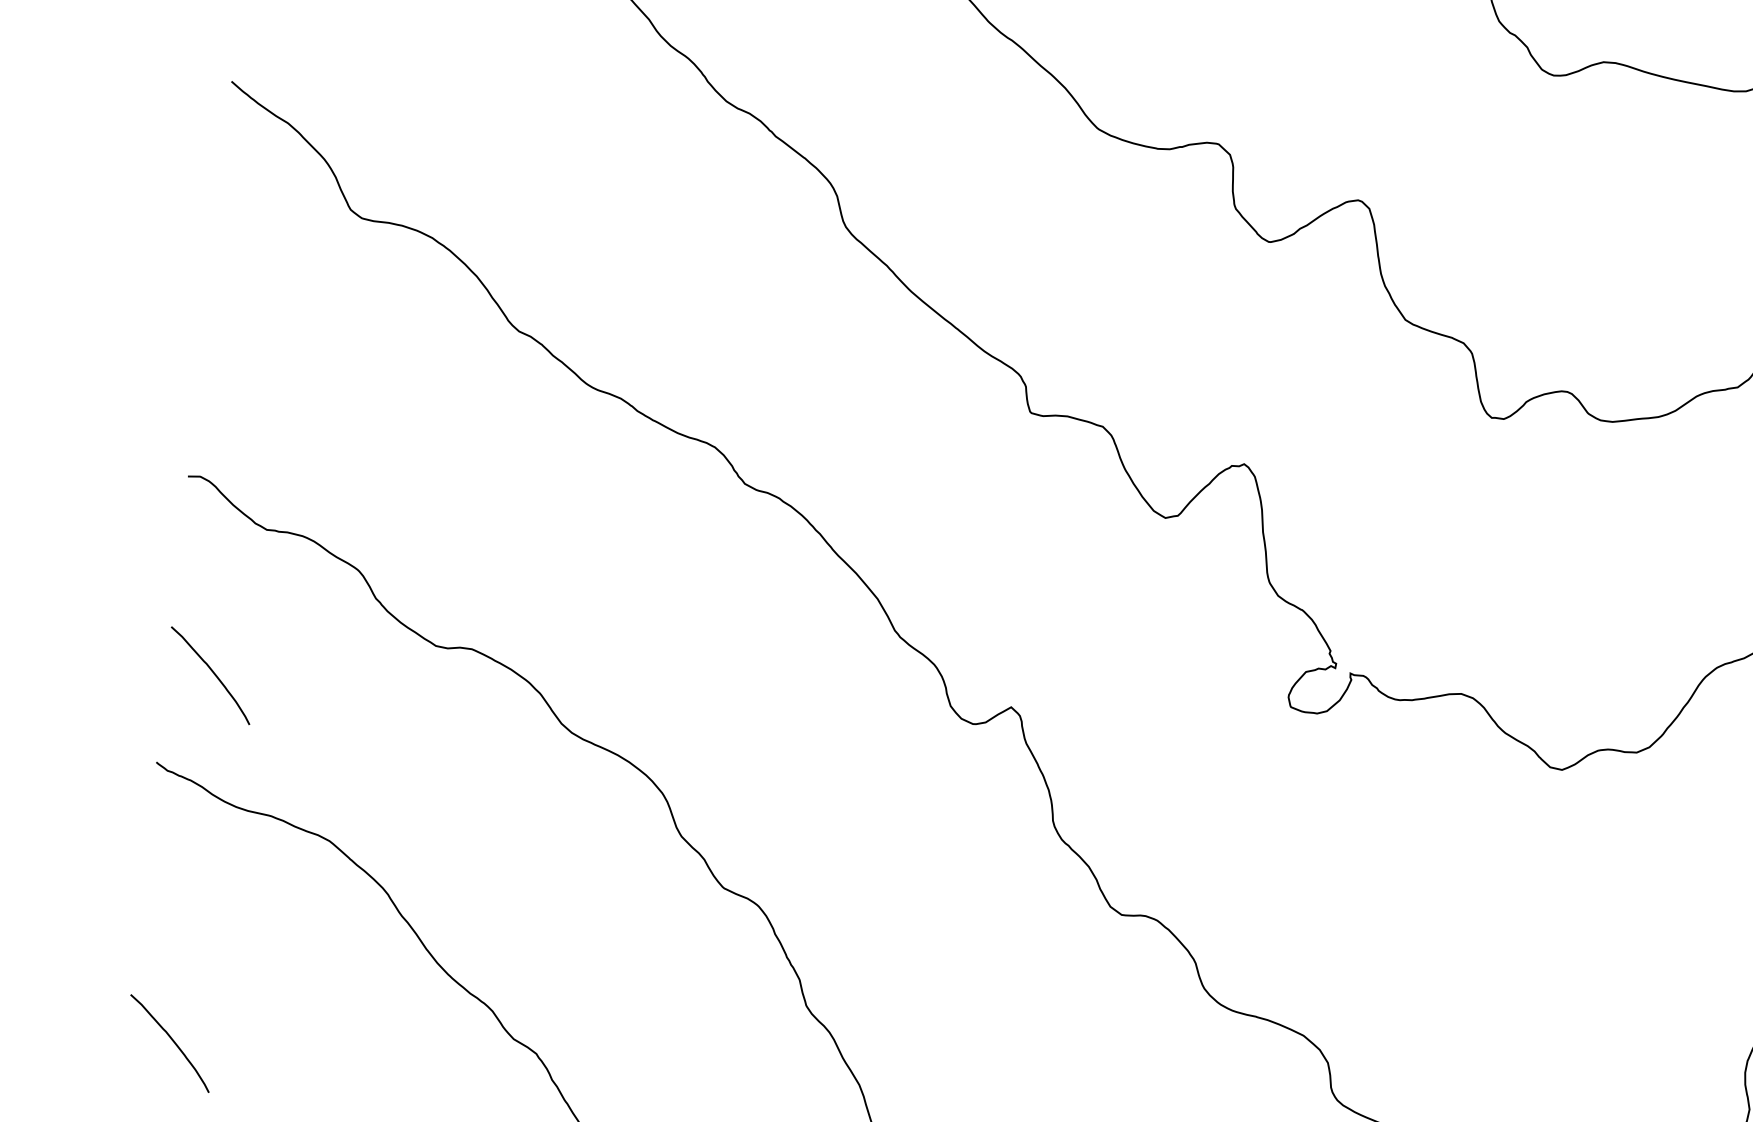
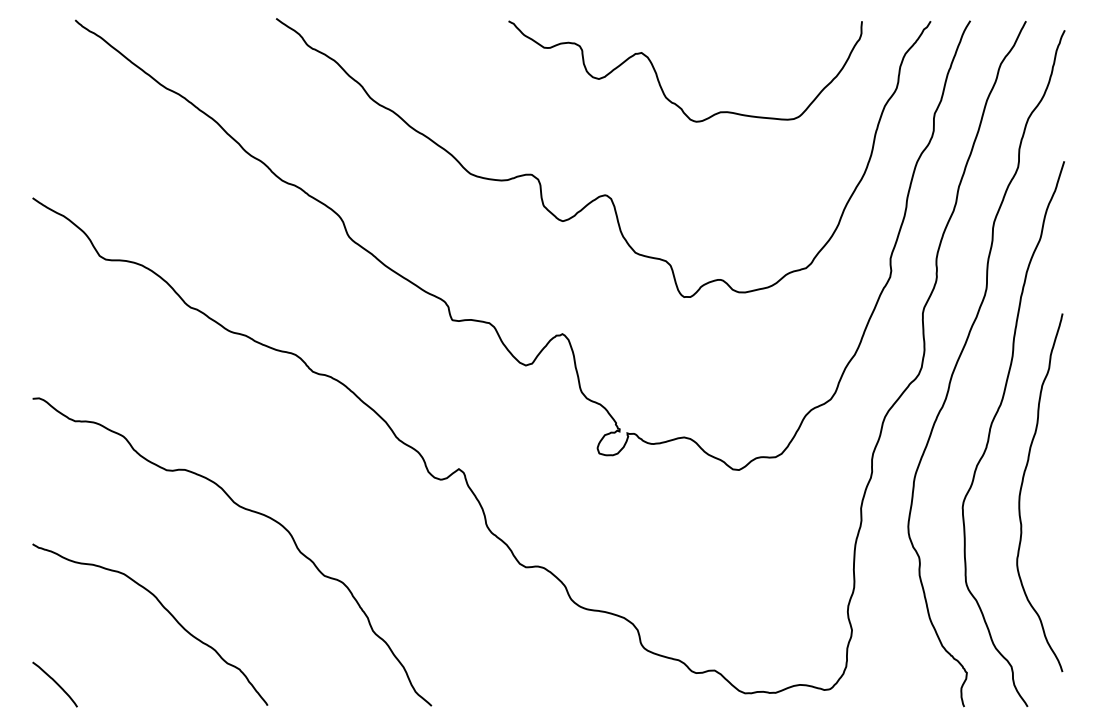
curve: (211, 673) -> (55, 496), removed

